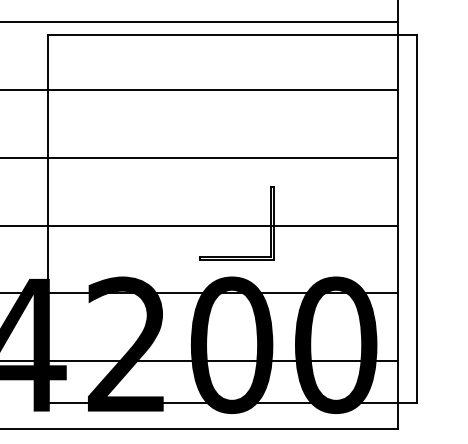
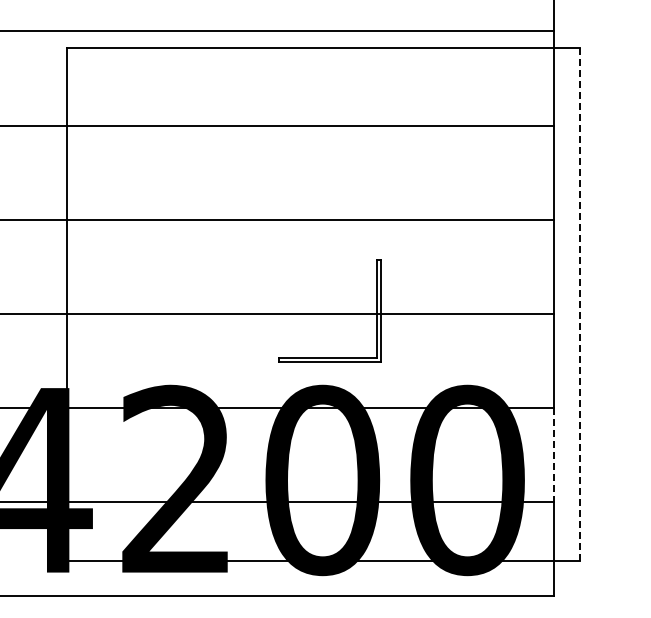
line: (416, 219) -> (579, 305), solid -> dashed
line: (398, 327) -> (554, 455), solid -> dashed

